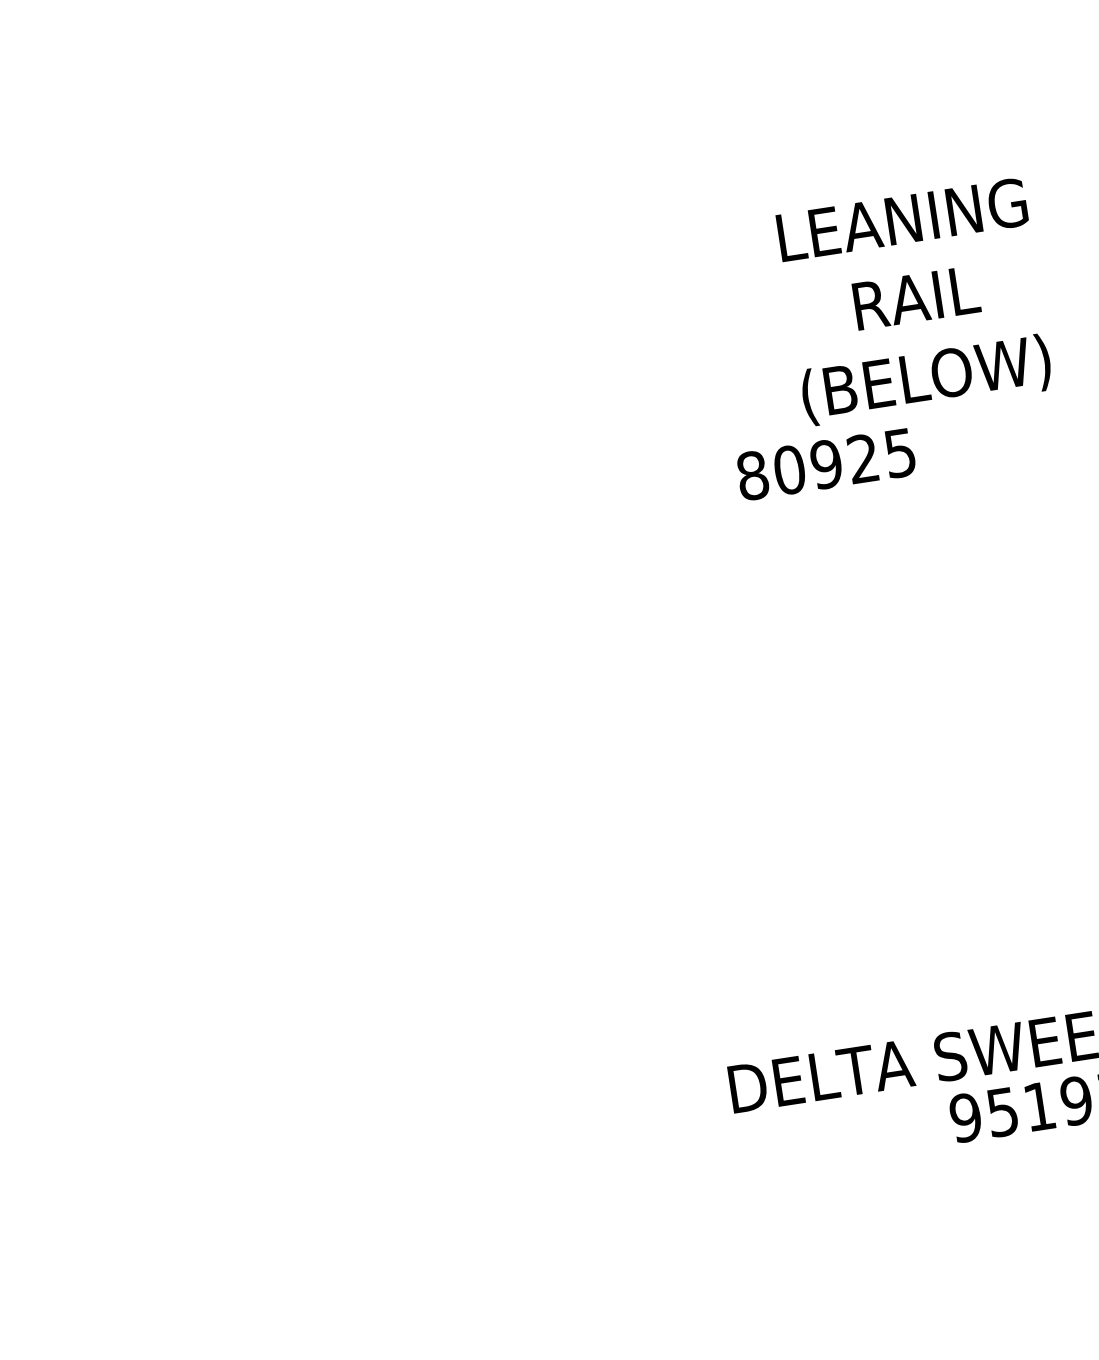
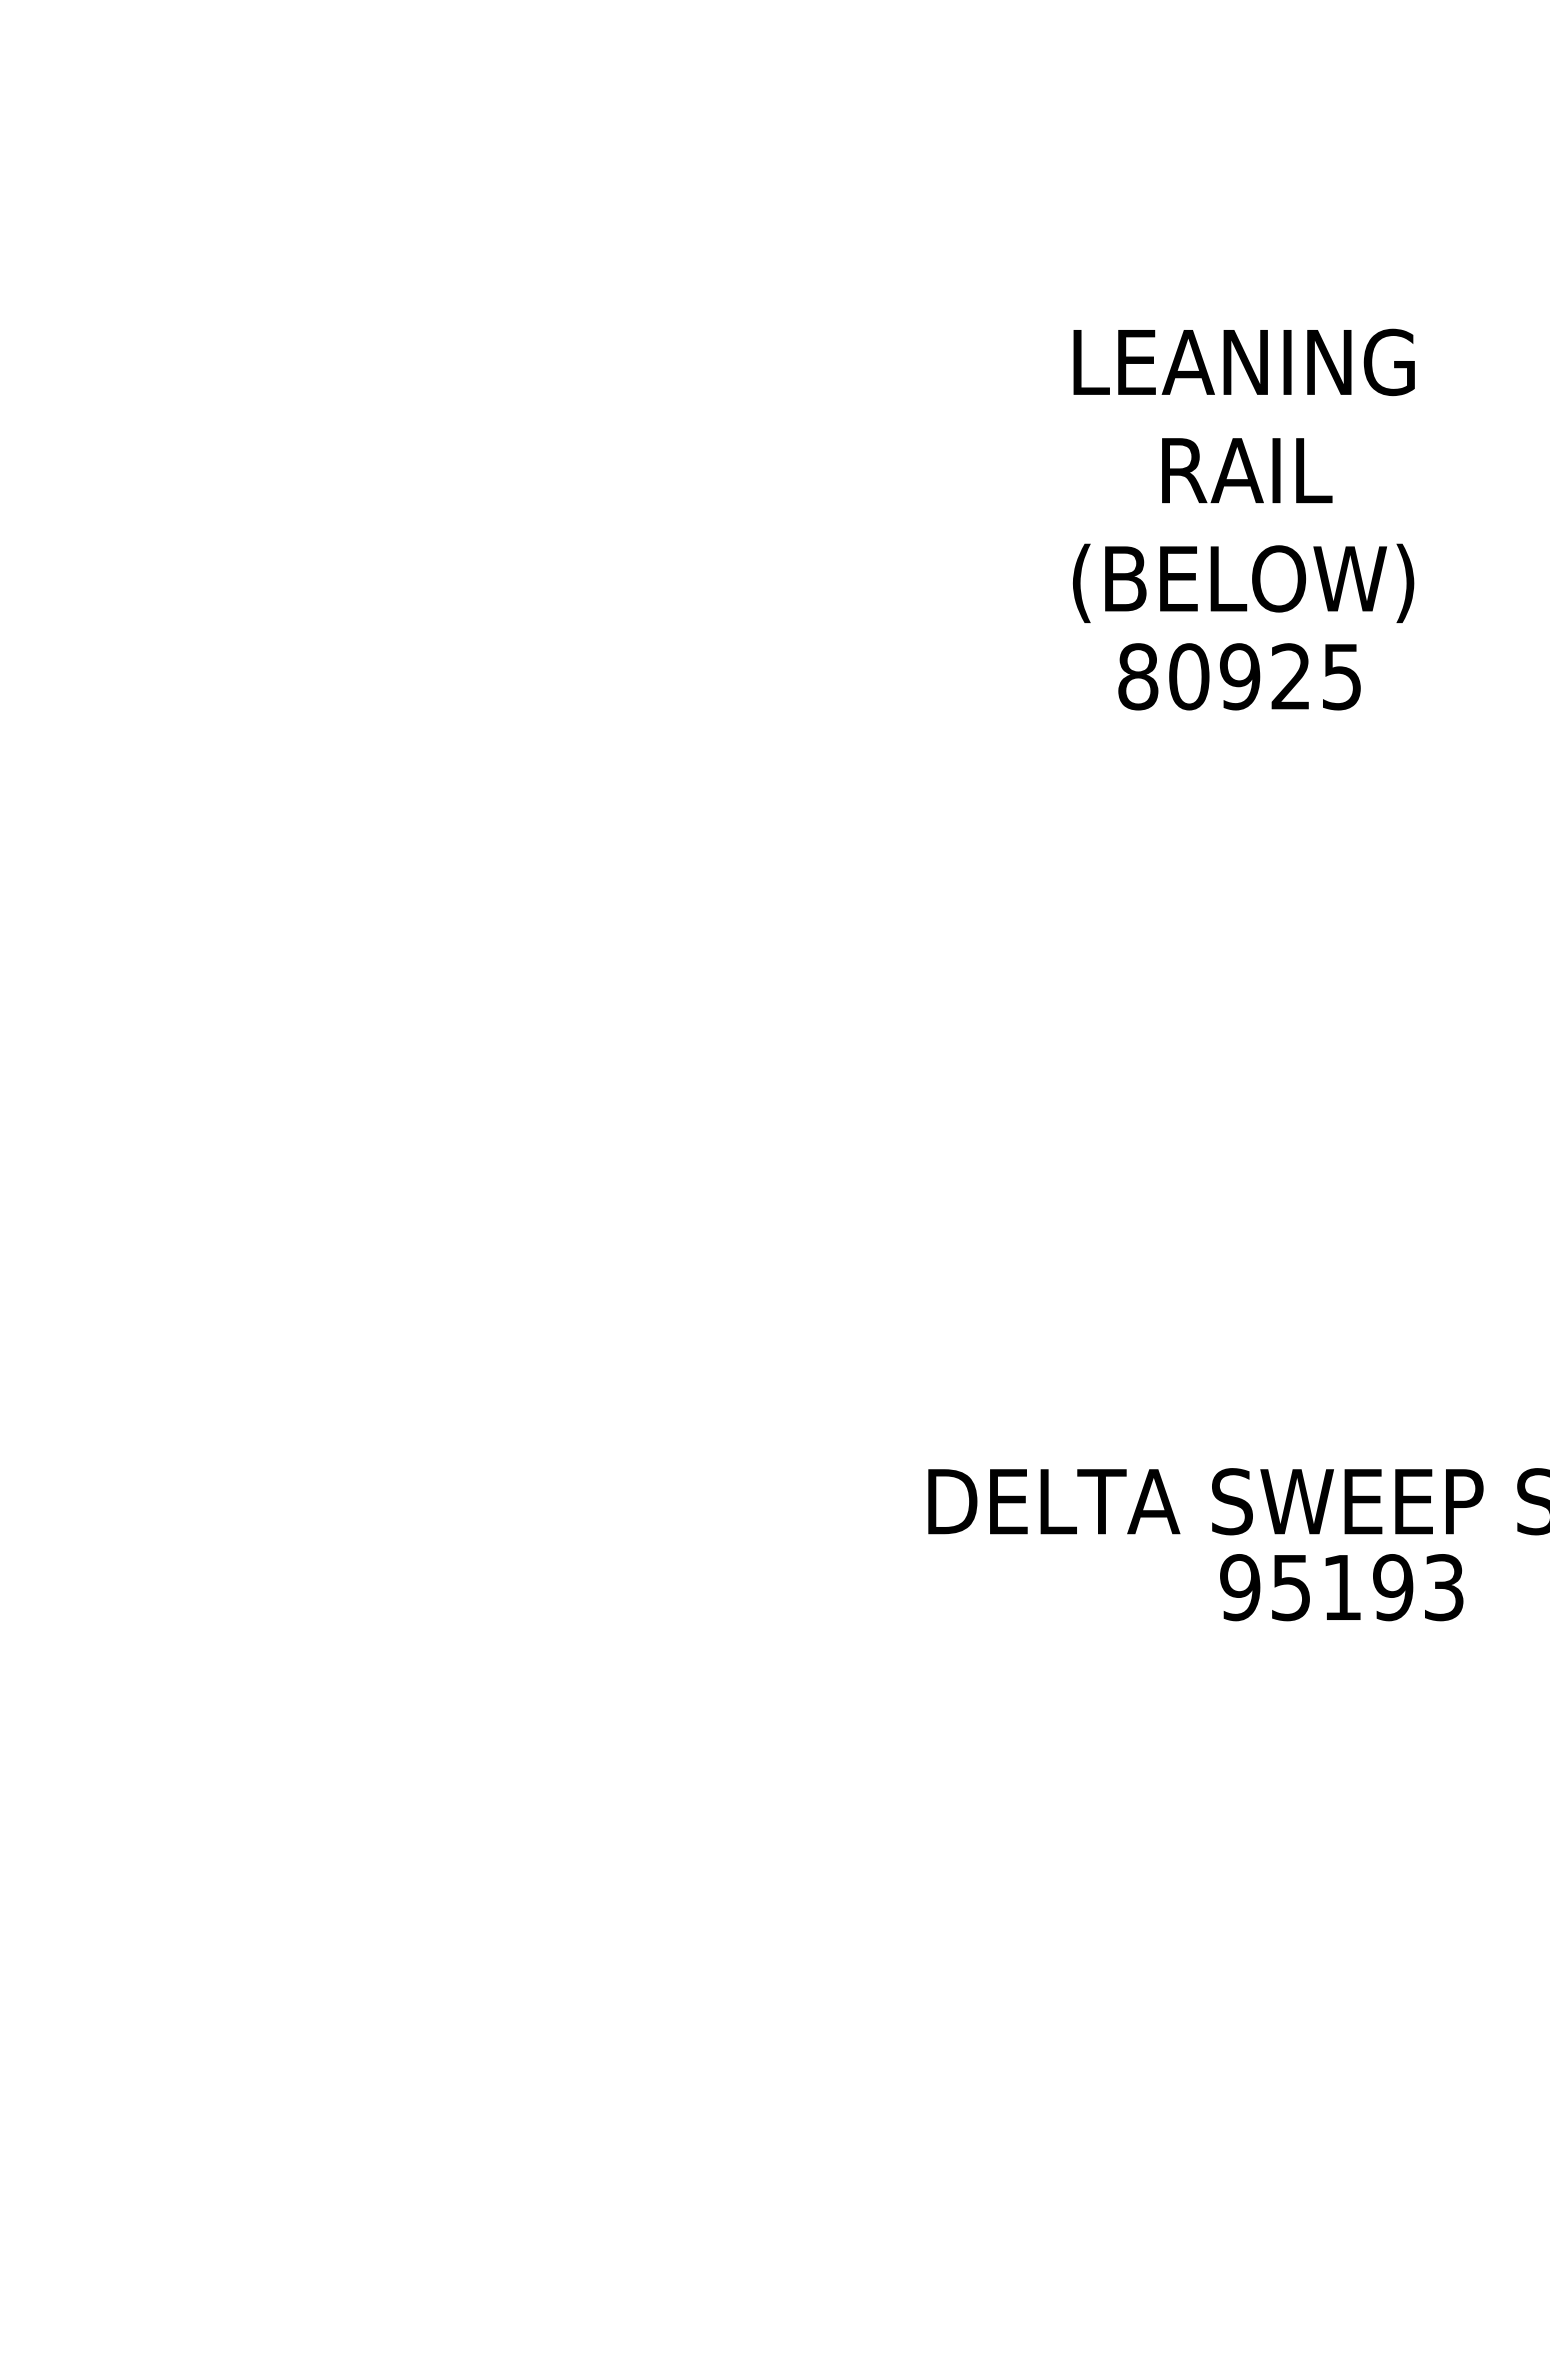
text: (914, 301) -> (1243, 475), moved
text: (826, 464) -> (1239, 676), moved

